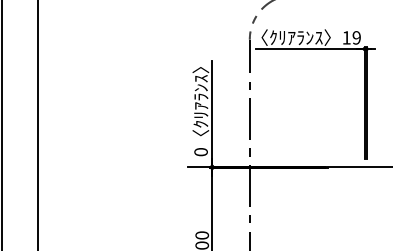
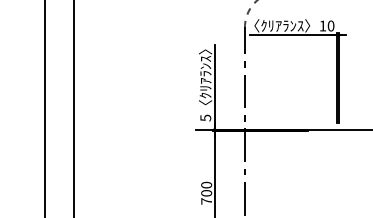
text: (356, 37) -> (330, 25), 19 -> 10
text: (200, 151) -> (205, 117), 0 -> 5

